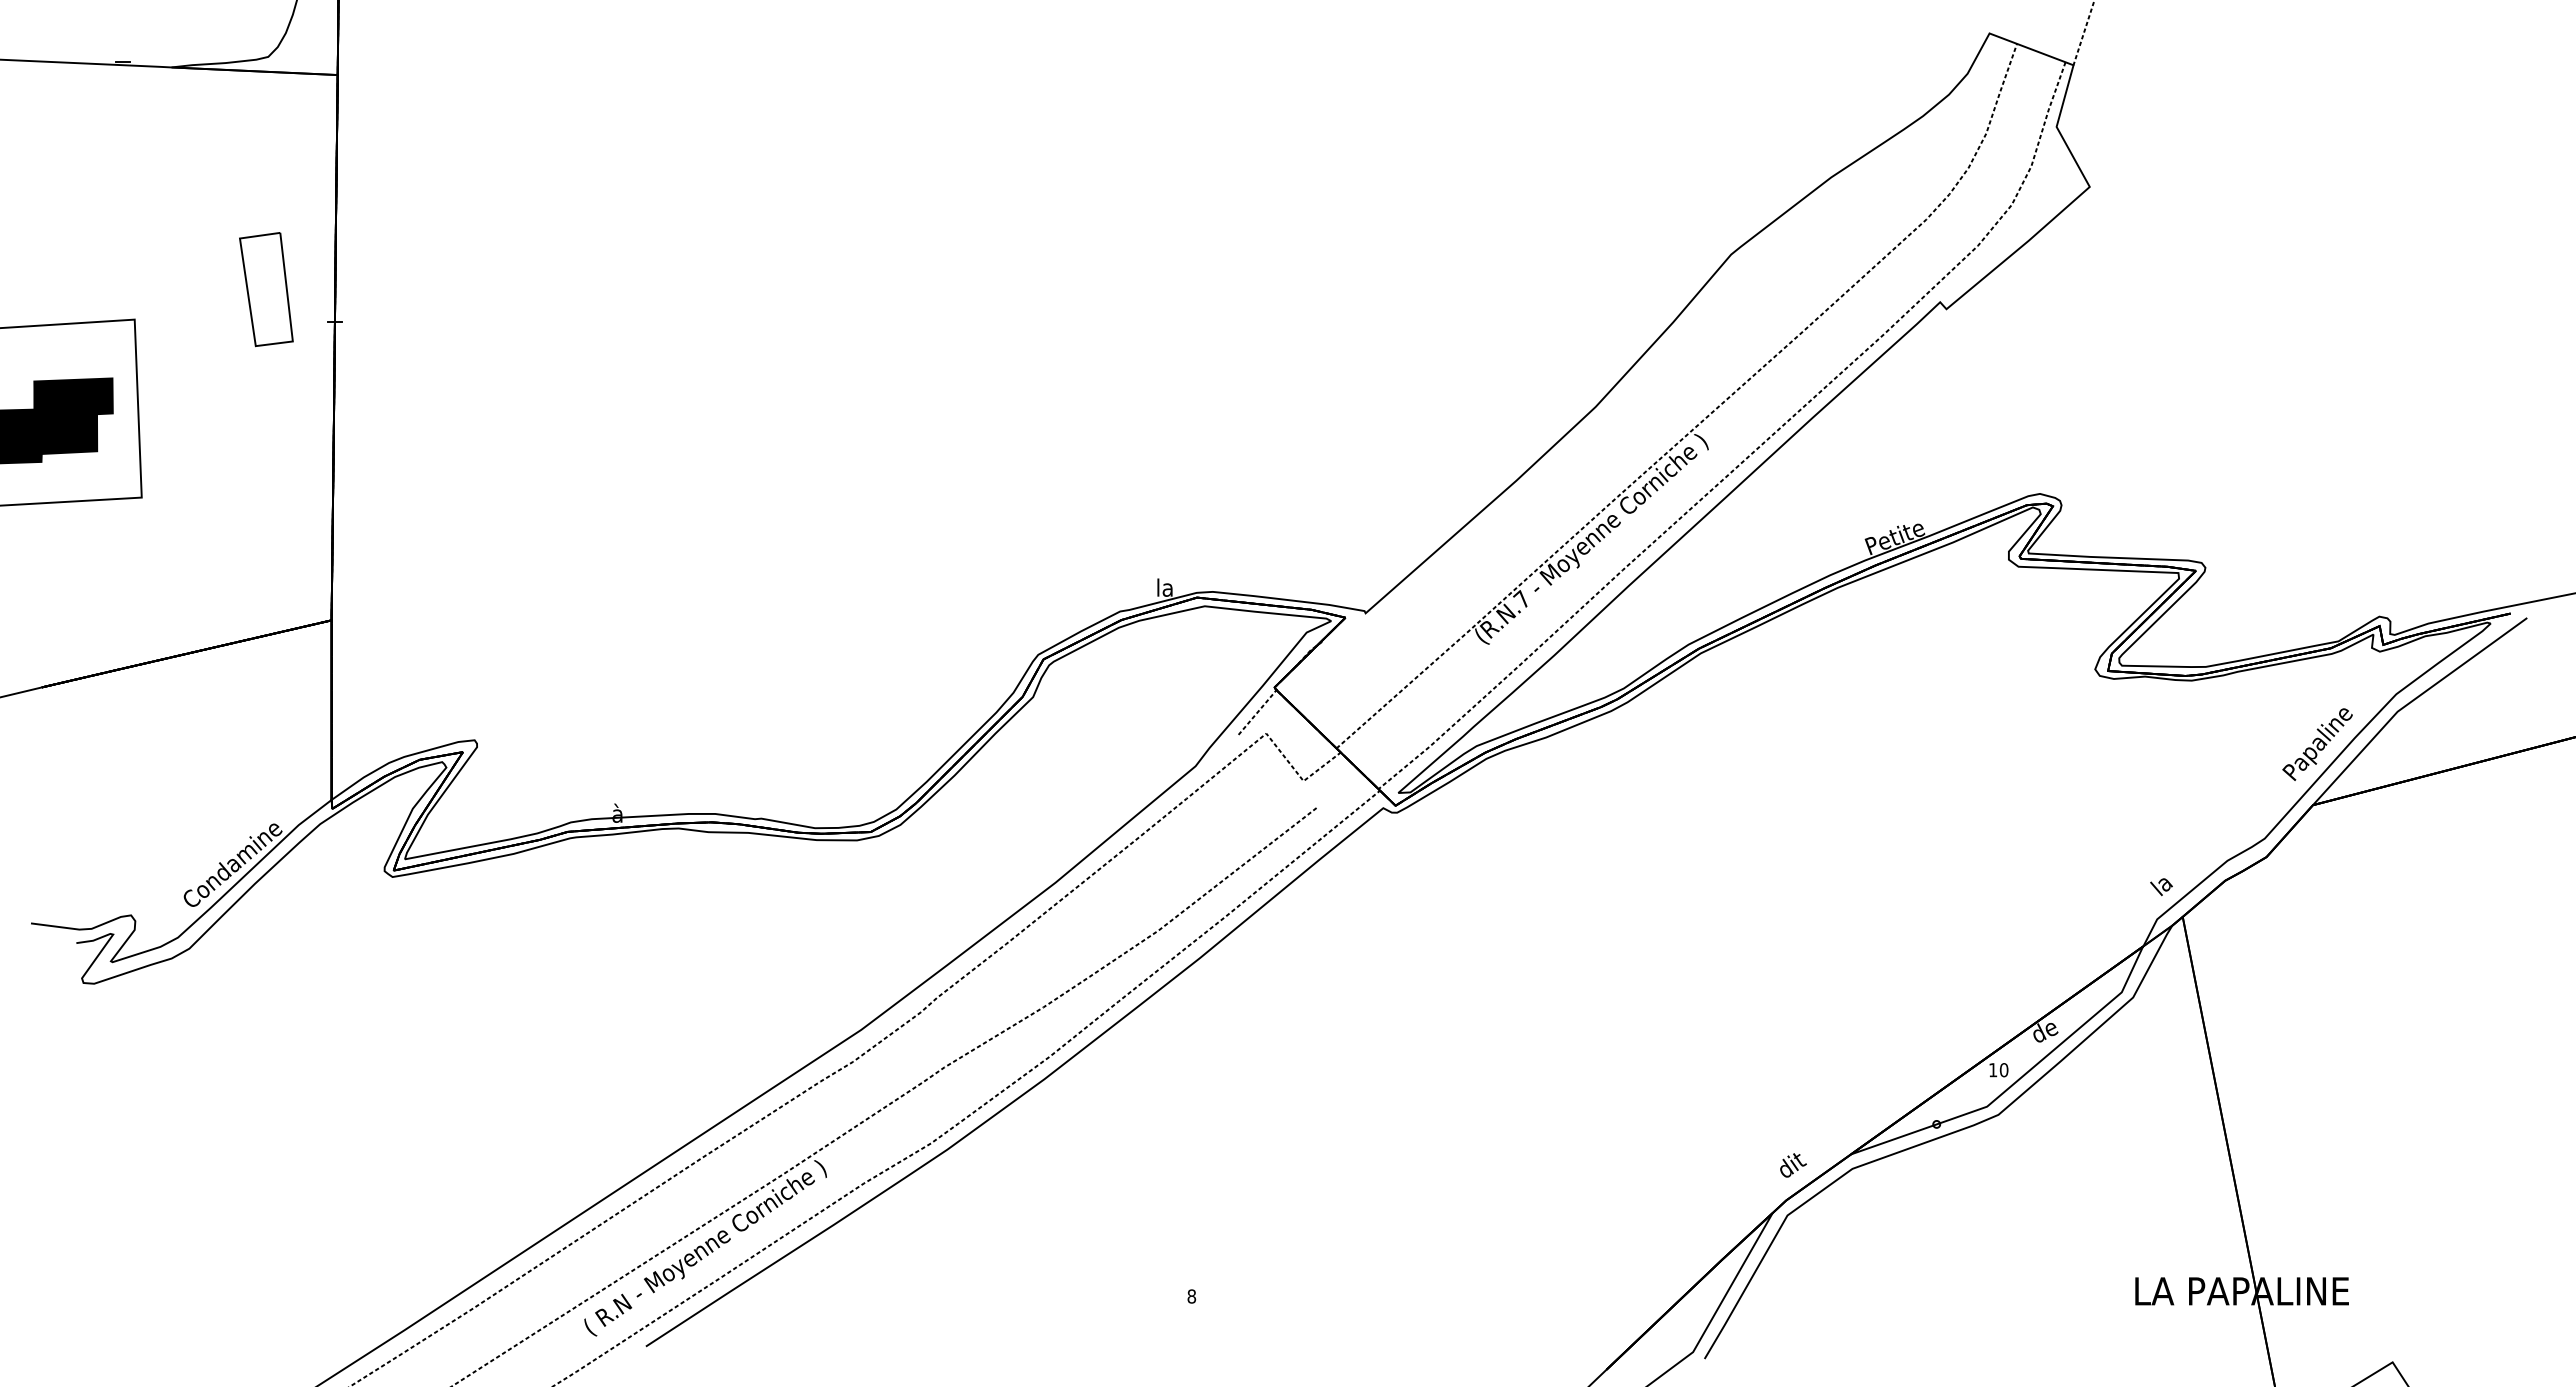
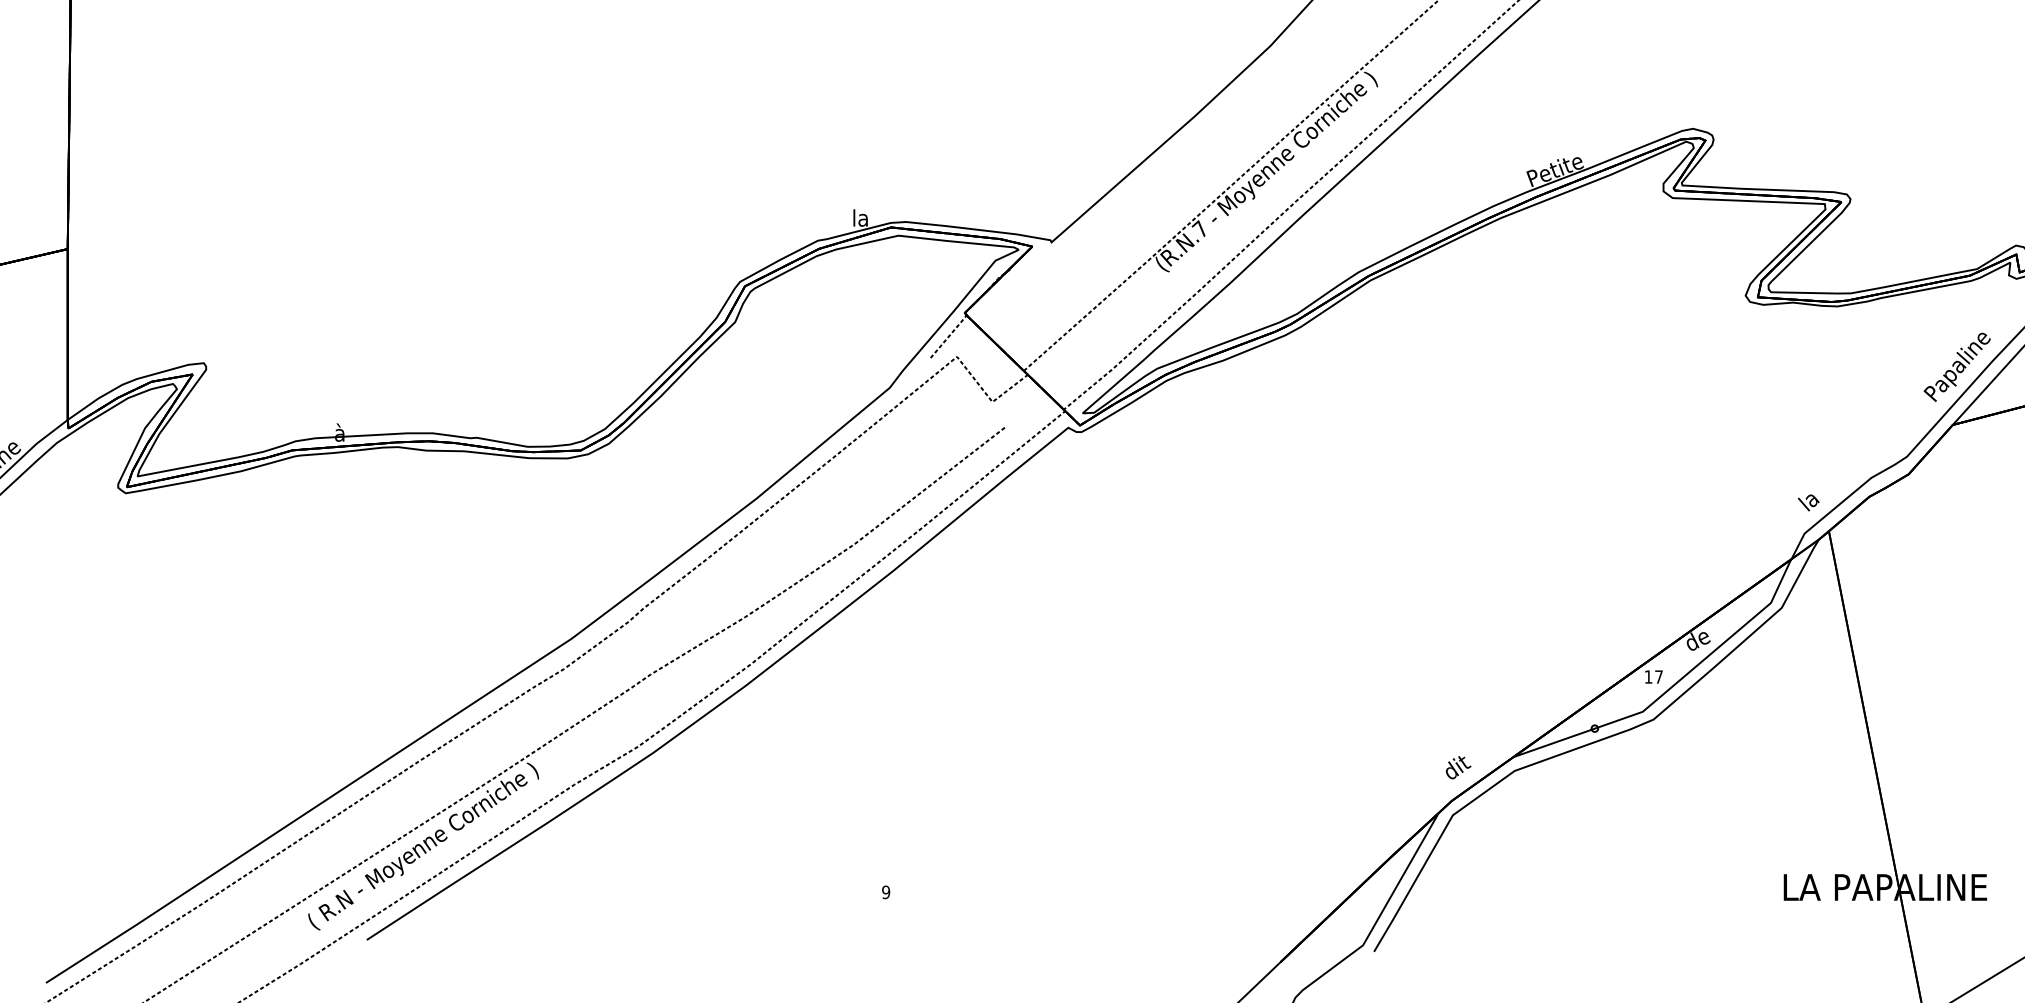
text: (2003, 1070) -> (1658, 677), 10 -> 17
text: (1191, 1296) -> (885, 892), 8 -> 9

